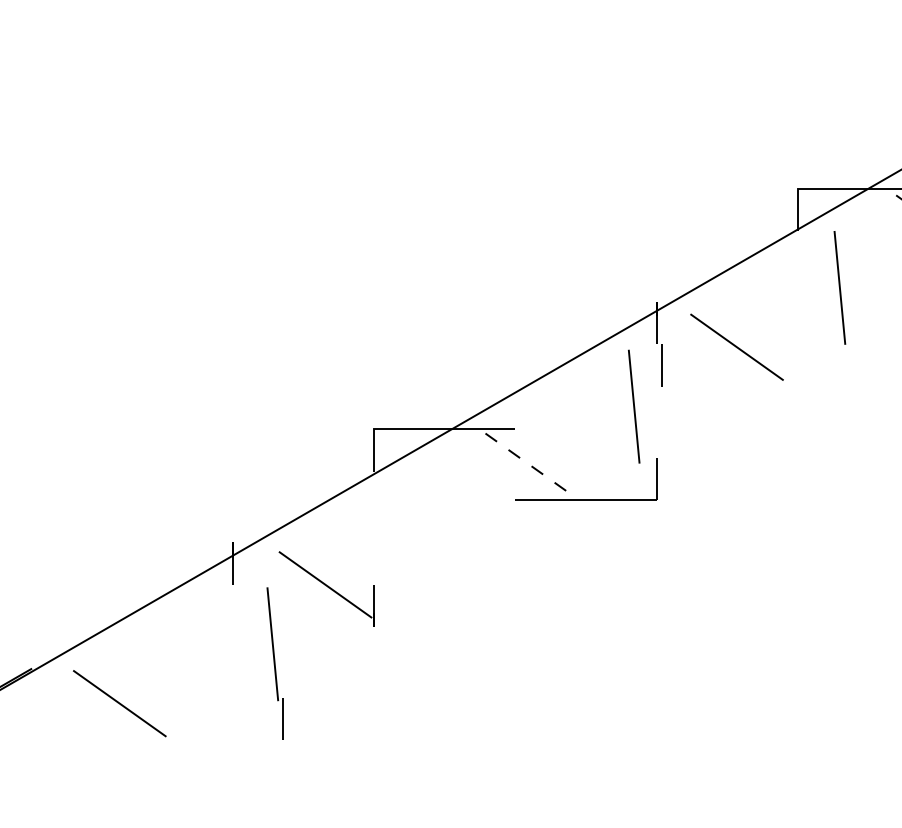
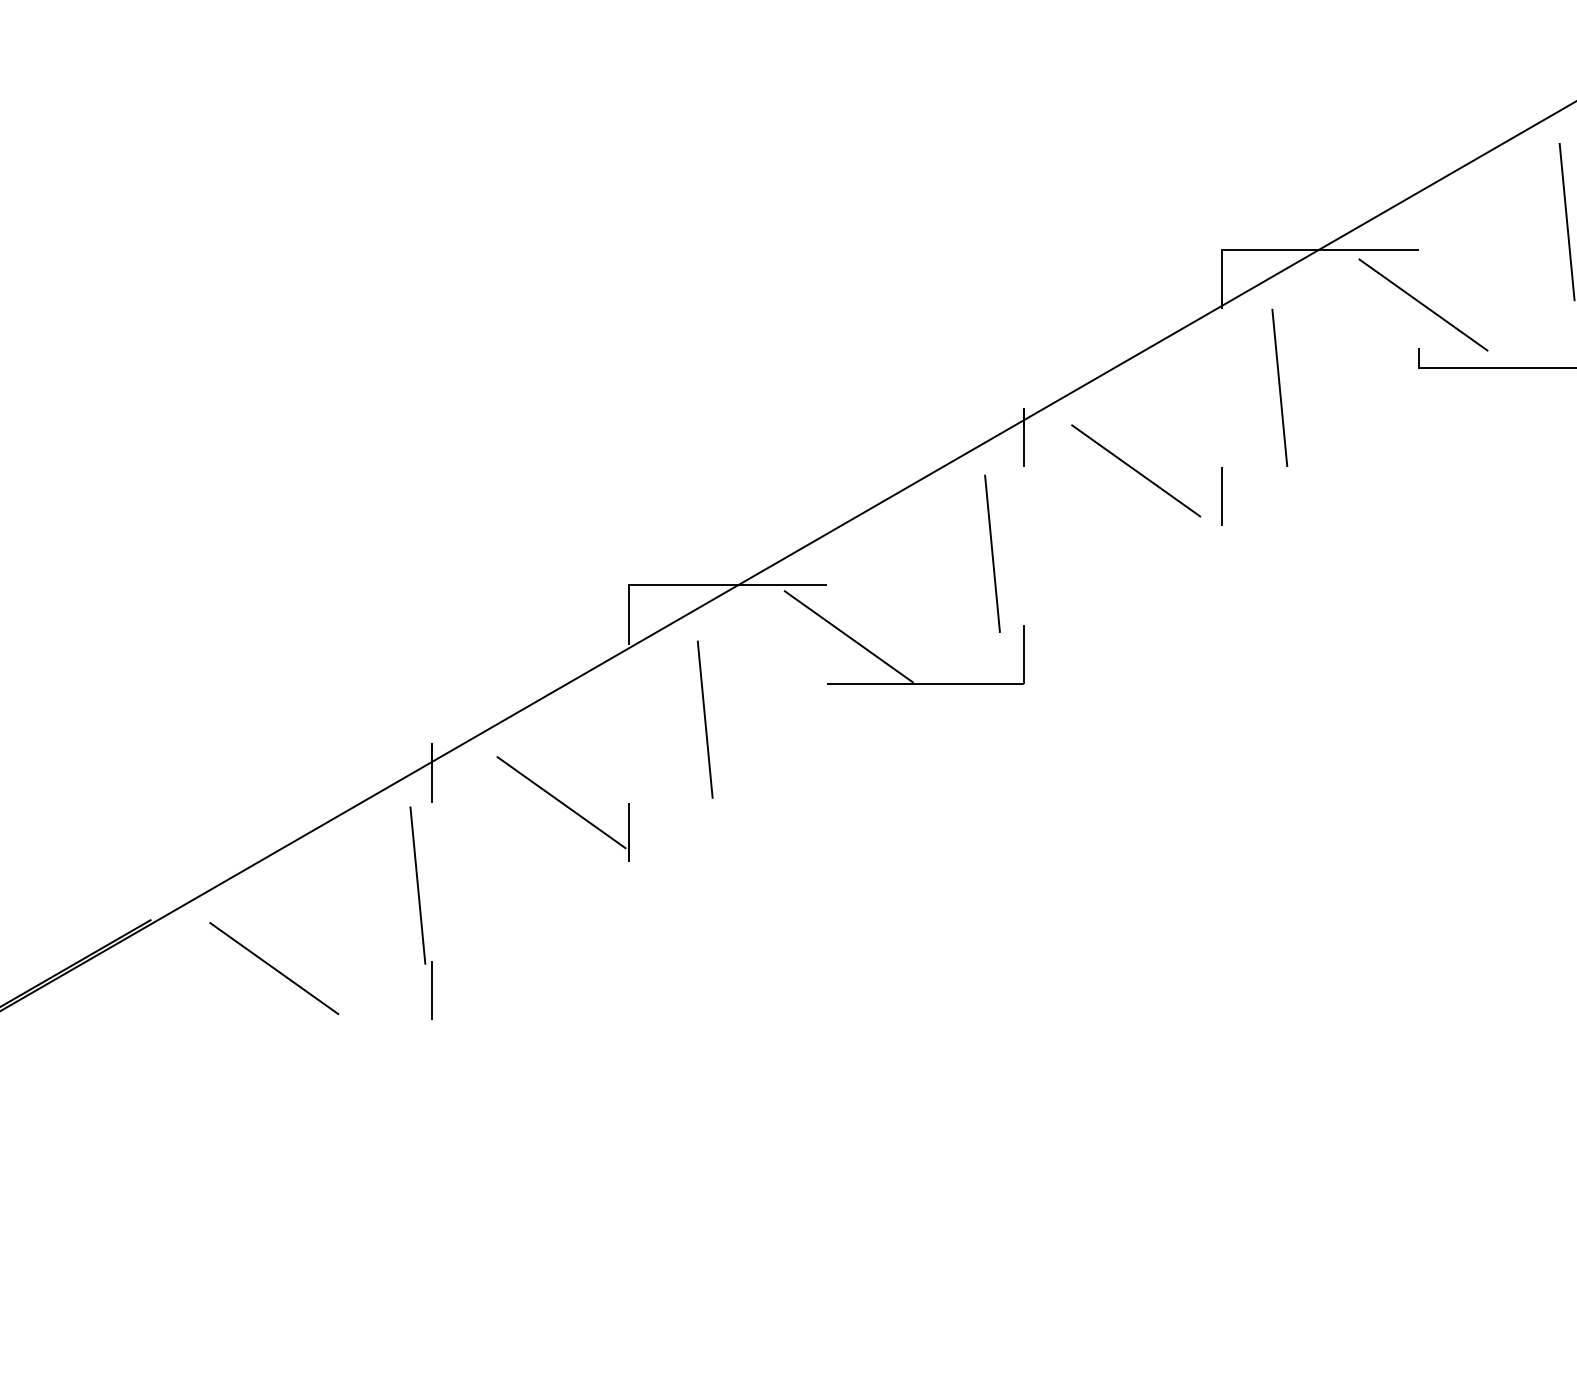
line: (662, 365) -> (1221, 496), moved
line: (531, 465) -> (848, 636), dashed -> solid
line: (427, 525) -> (704, 719), added
part: (274, 663) -> (420, 912), moved

